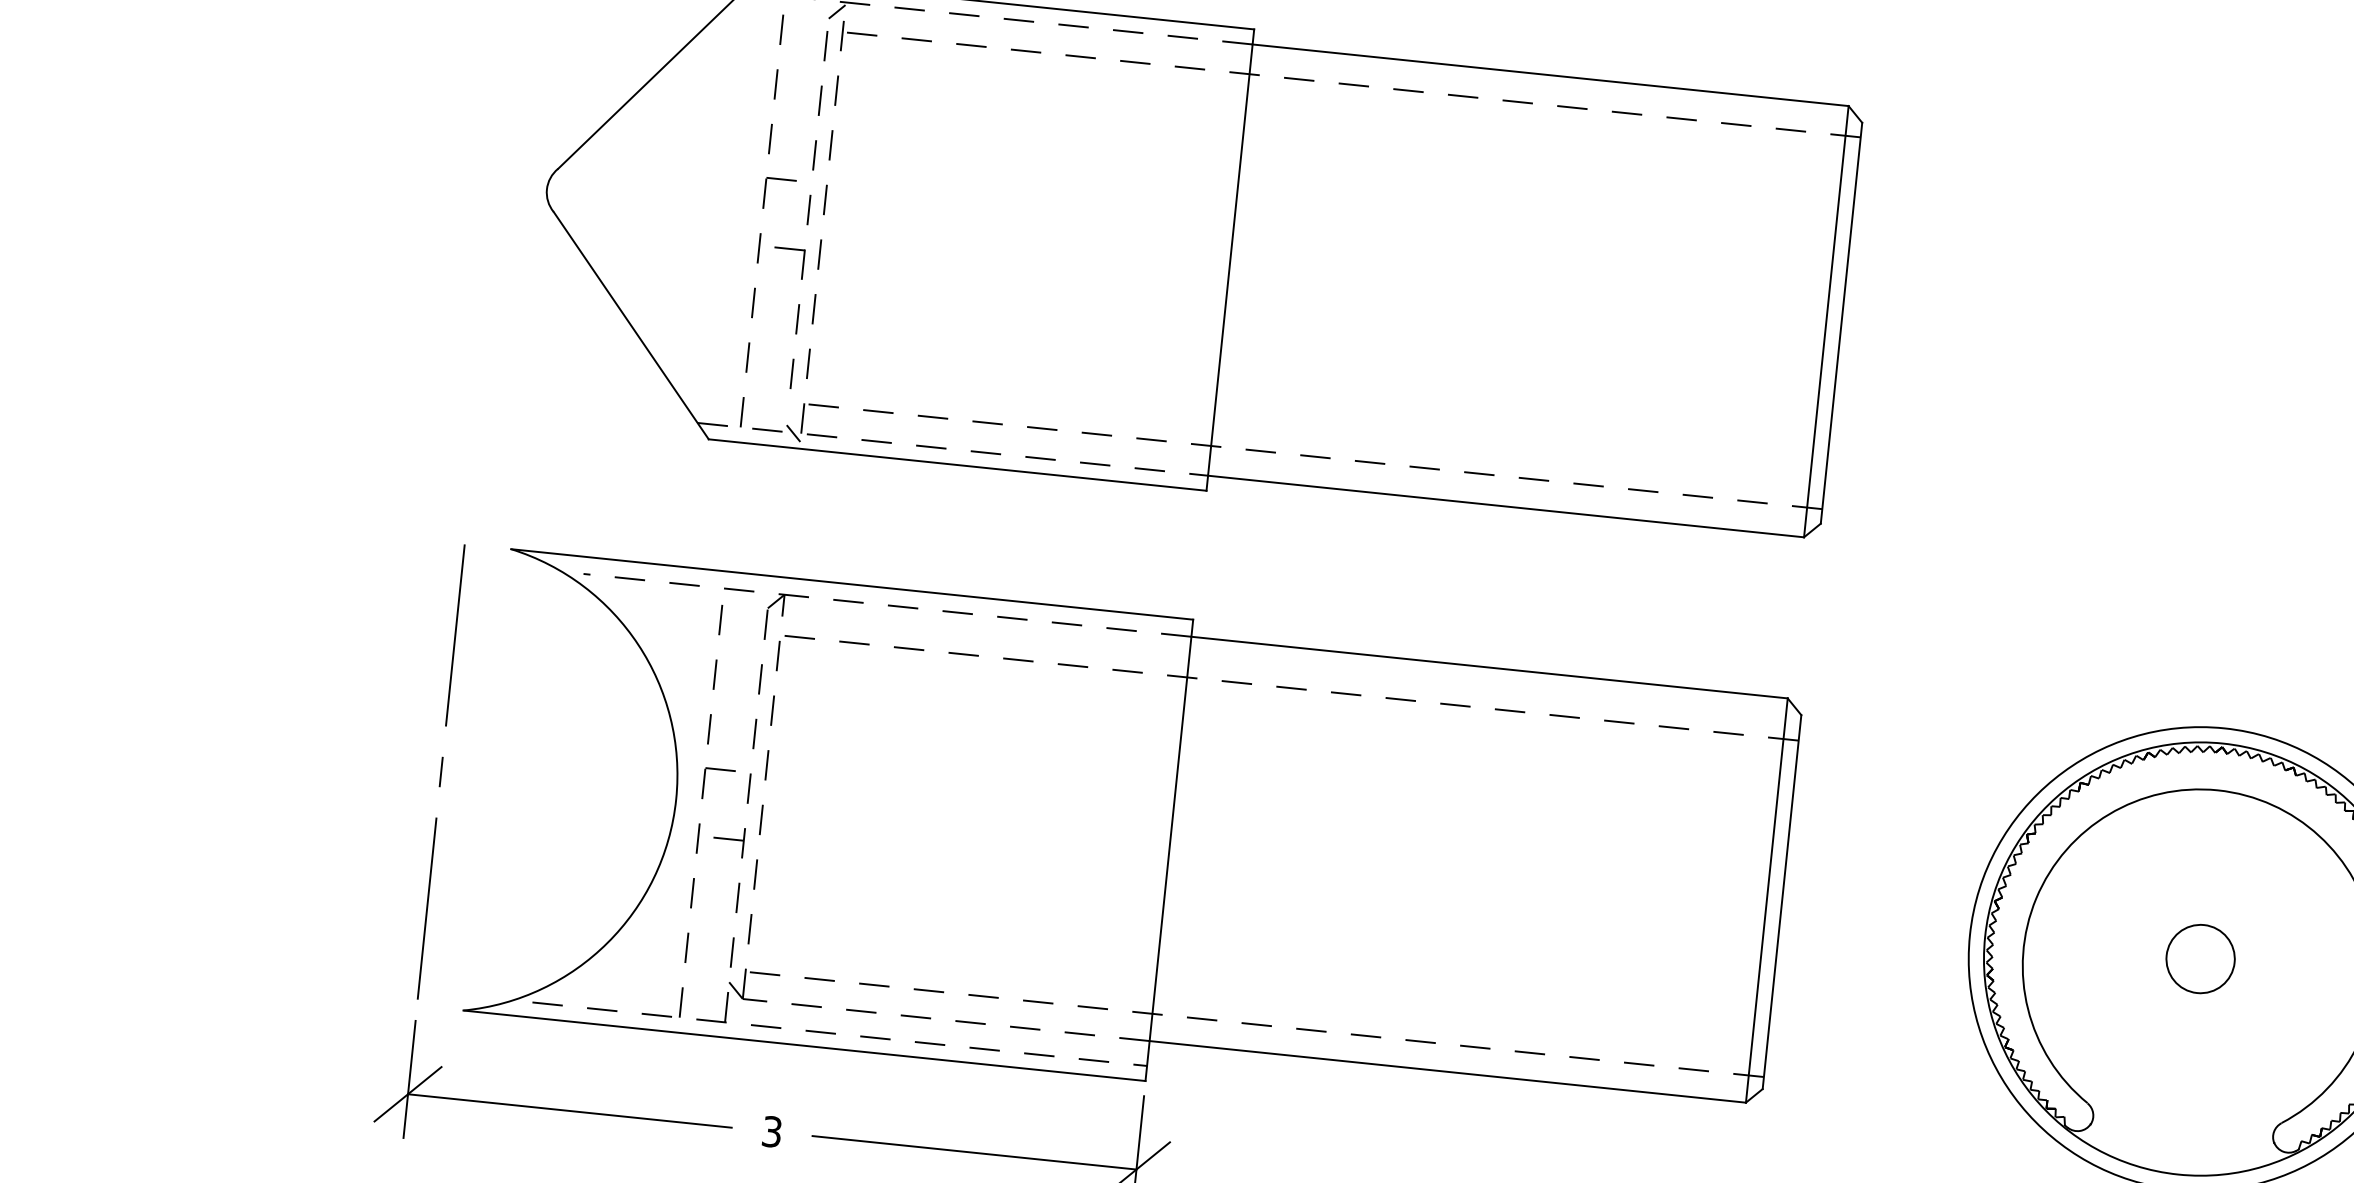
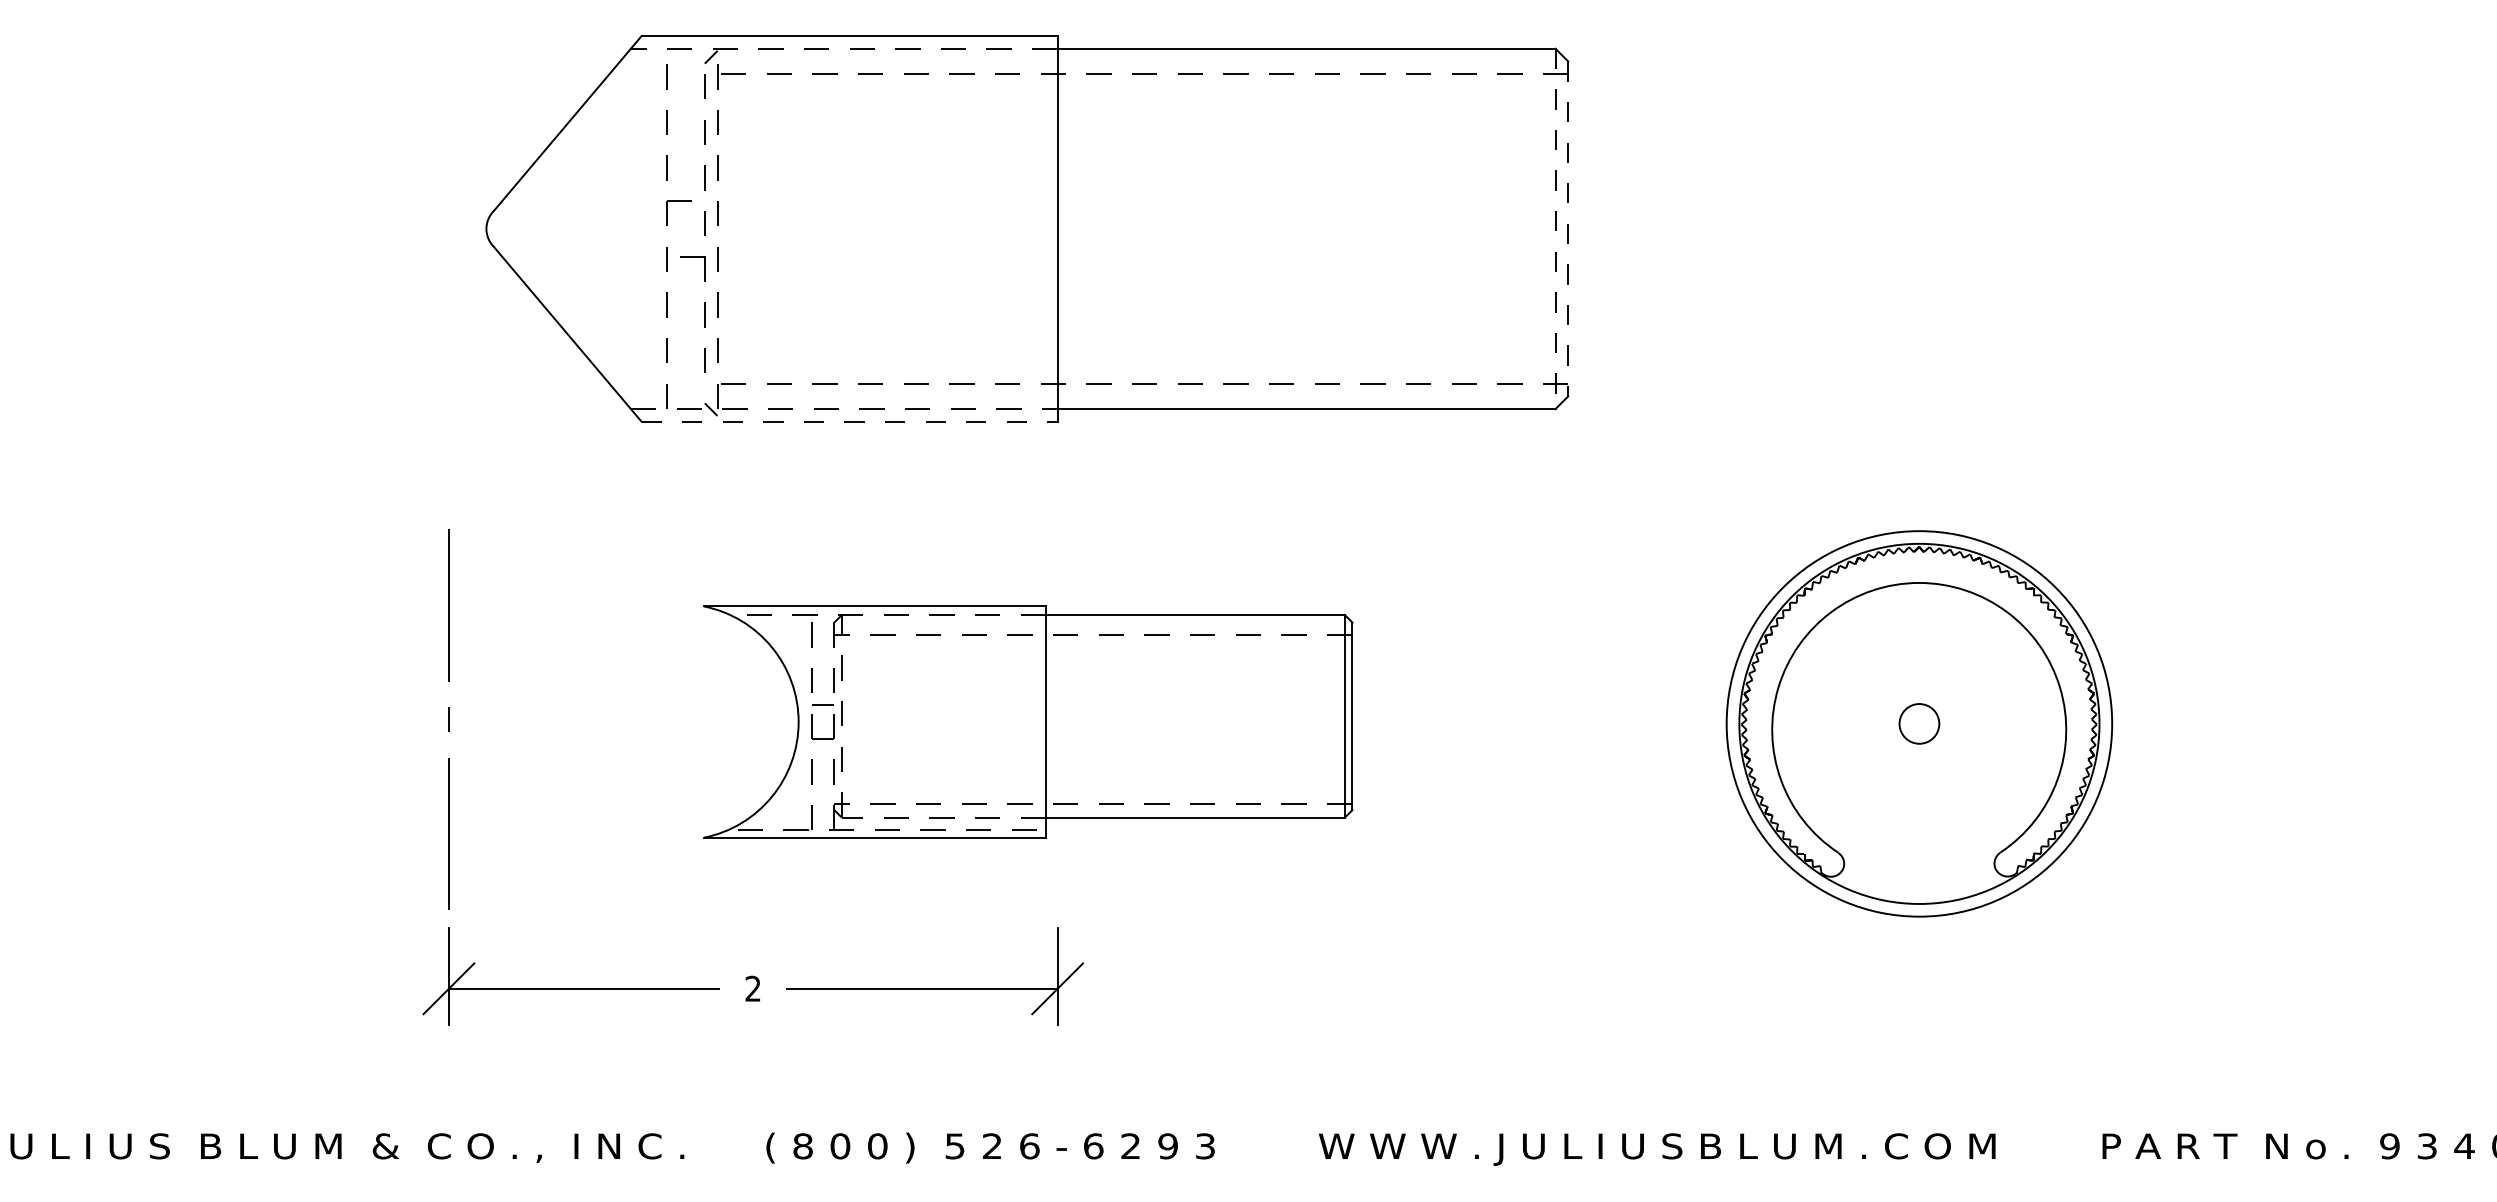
line: (1826, 322) -> (1555, 229), solid -> dashed
line: (1841, 323) -> (1568, 229), solid -> dashed
line: (957, 464) -> (849, 421), solid -> dashed
part: (1134, 845) -> (1028, 721), size x0.6
circle: (2200, 958) -> (1919, 723), size x0.7
text: (771, 1131) -> (752, 988), 3 -> 2

